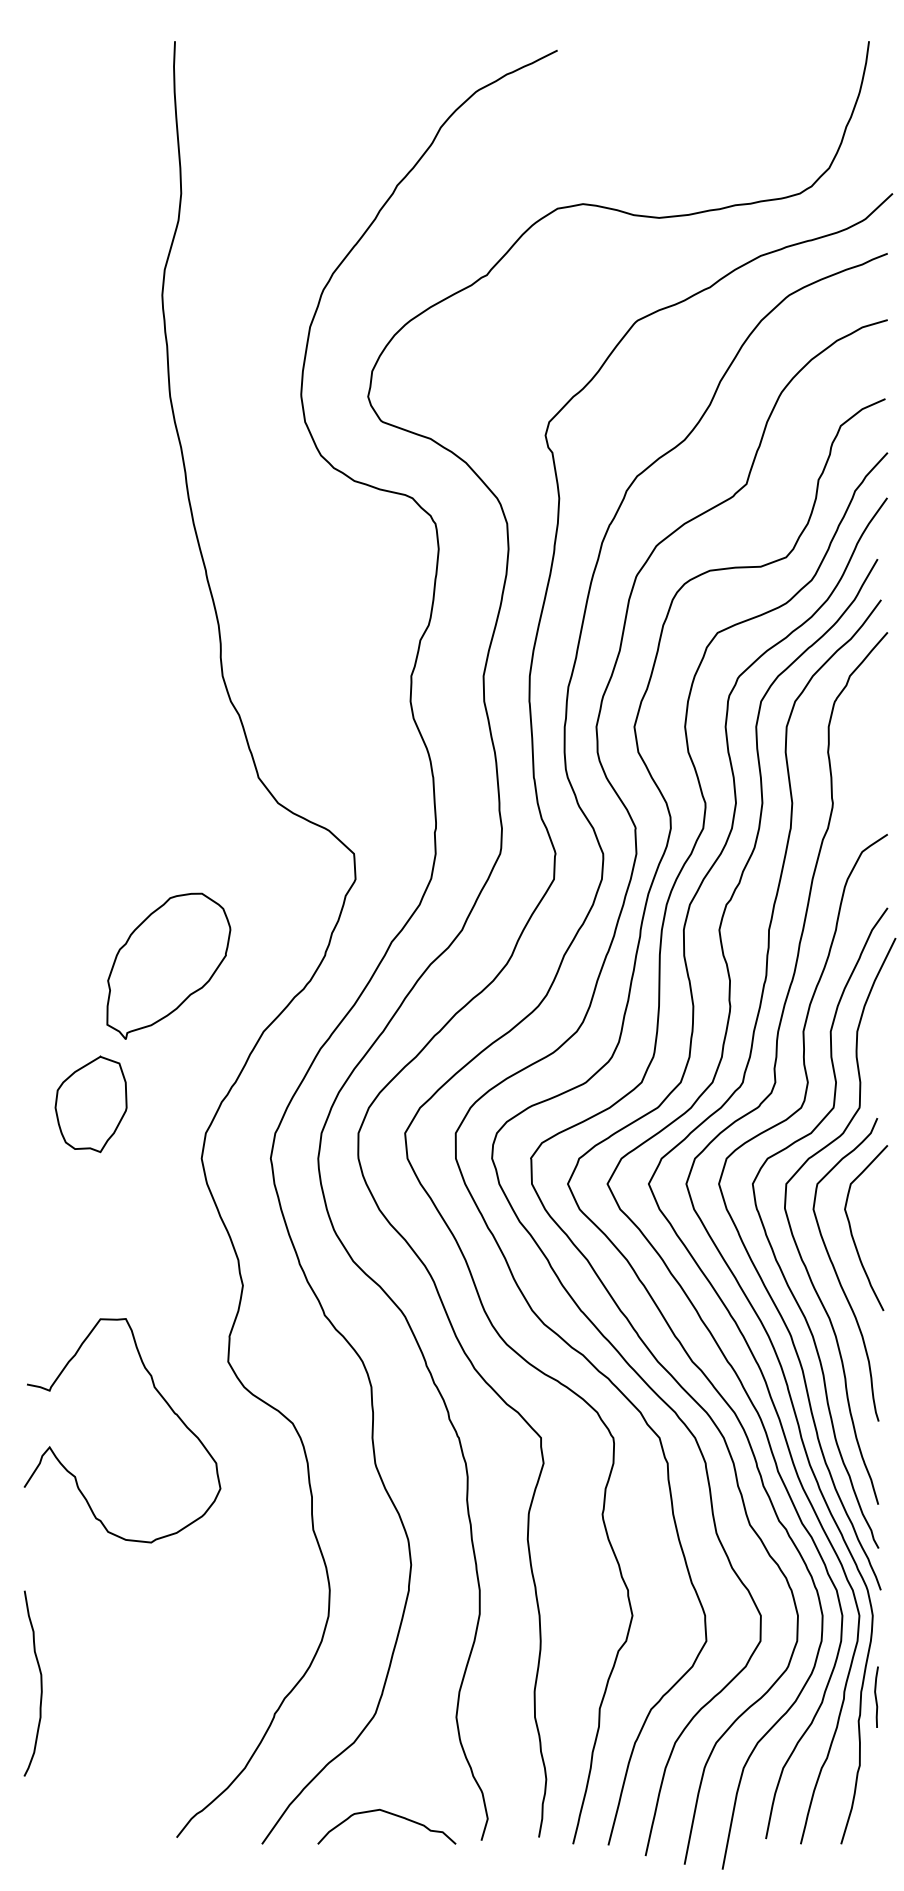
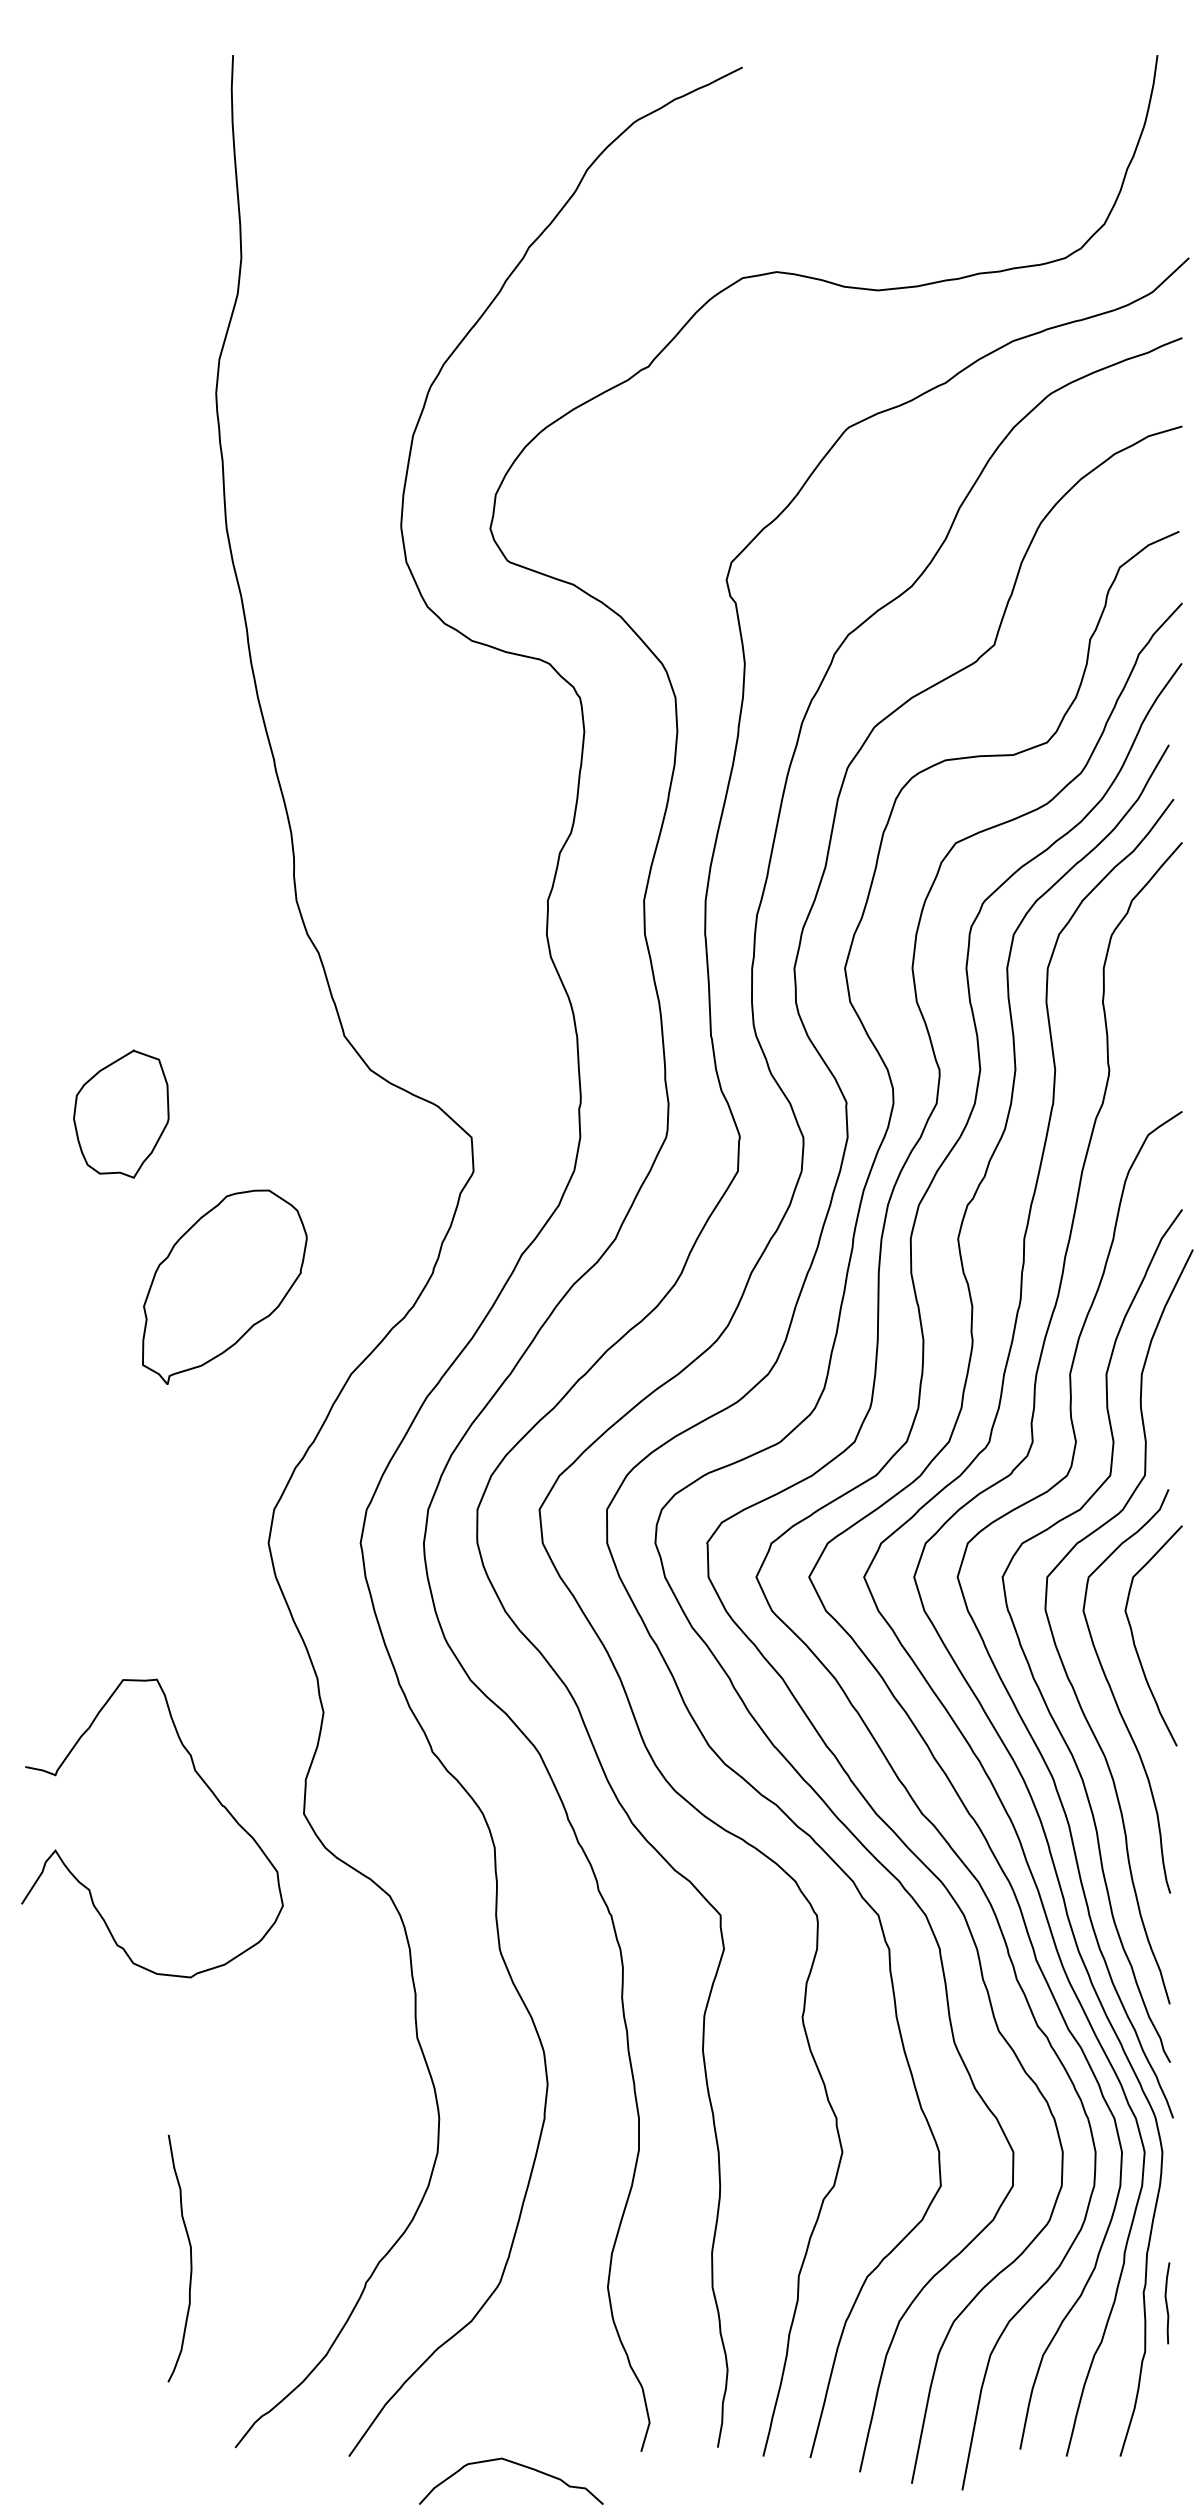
part: (90, 1104) -> (120, 1114), moved
curve: (160, 1396) -> (203, 1782), moved
curve: (40, 1683) -> (189, 2258), moved
curve: (876, 1696) -> (1167, 2302), moved
curve: (390, 1814) -> (516, 2464), moved

